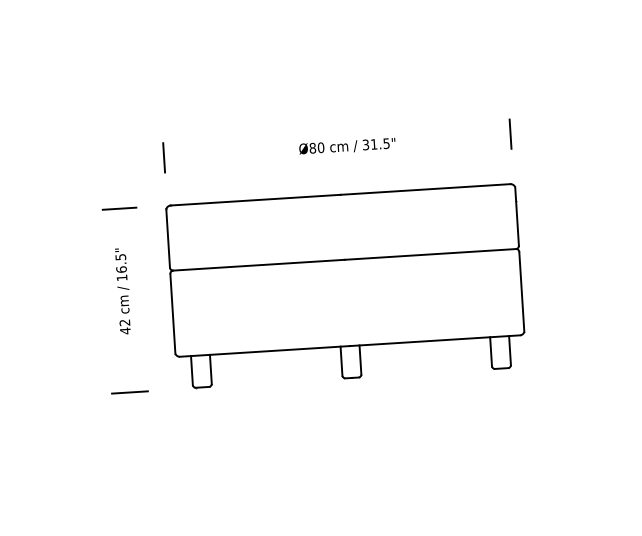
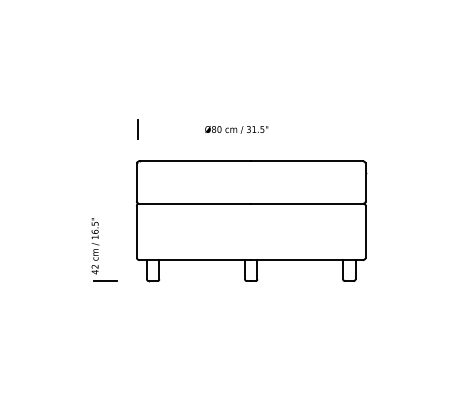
line: (510, 134) -> (364, 128), removed
text: (347, 146) -> (236, 129), moved
line: (118, 207) -> (105, 160), removed
text: (123, 291) -> (95, 246), moved

